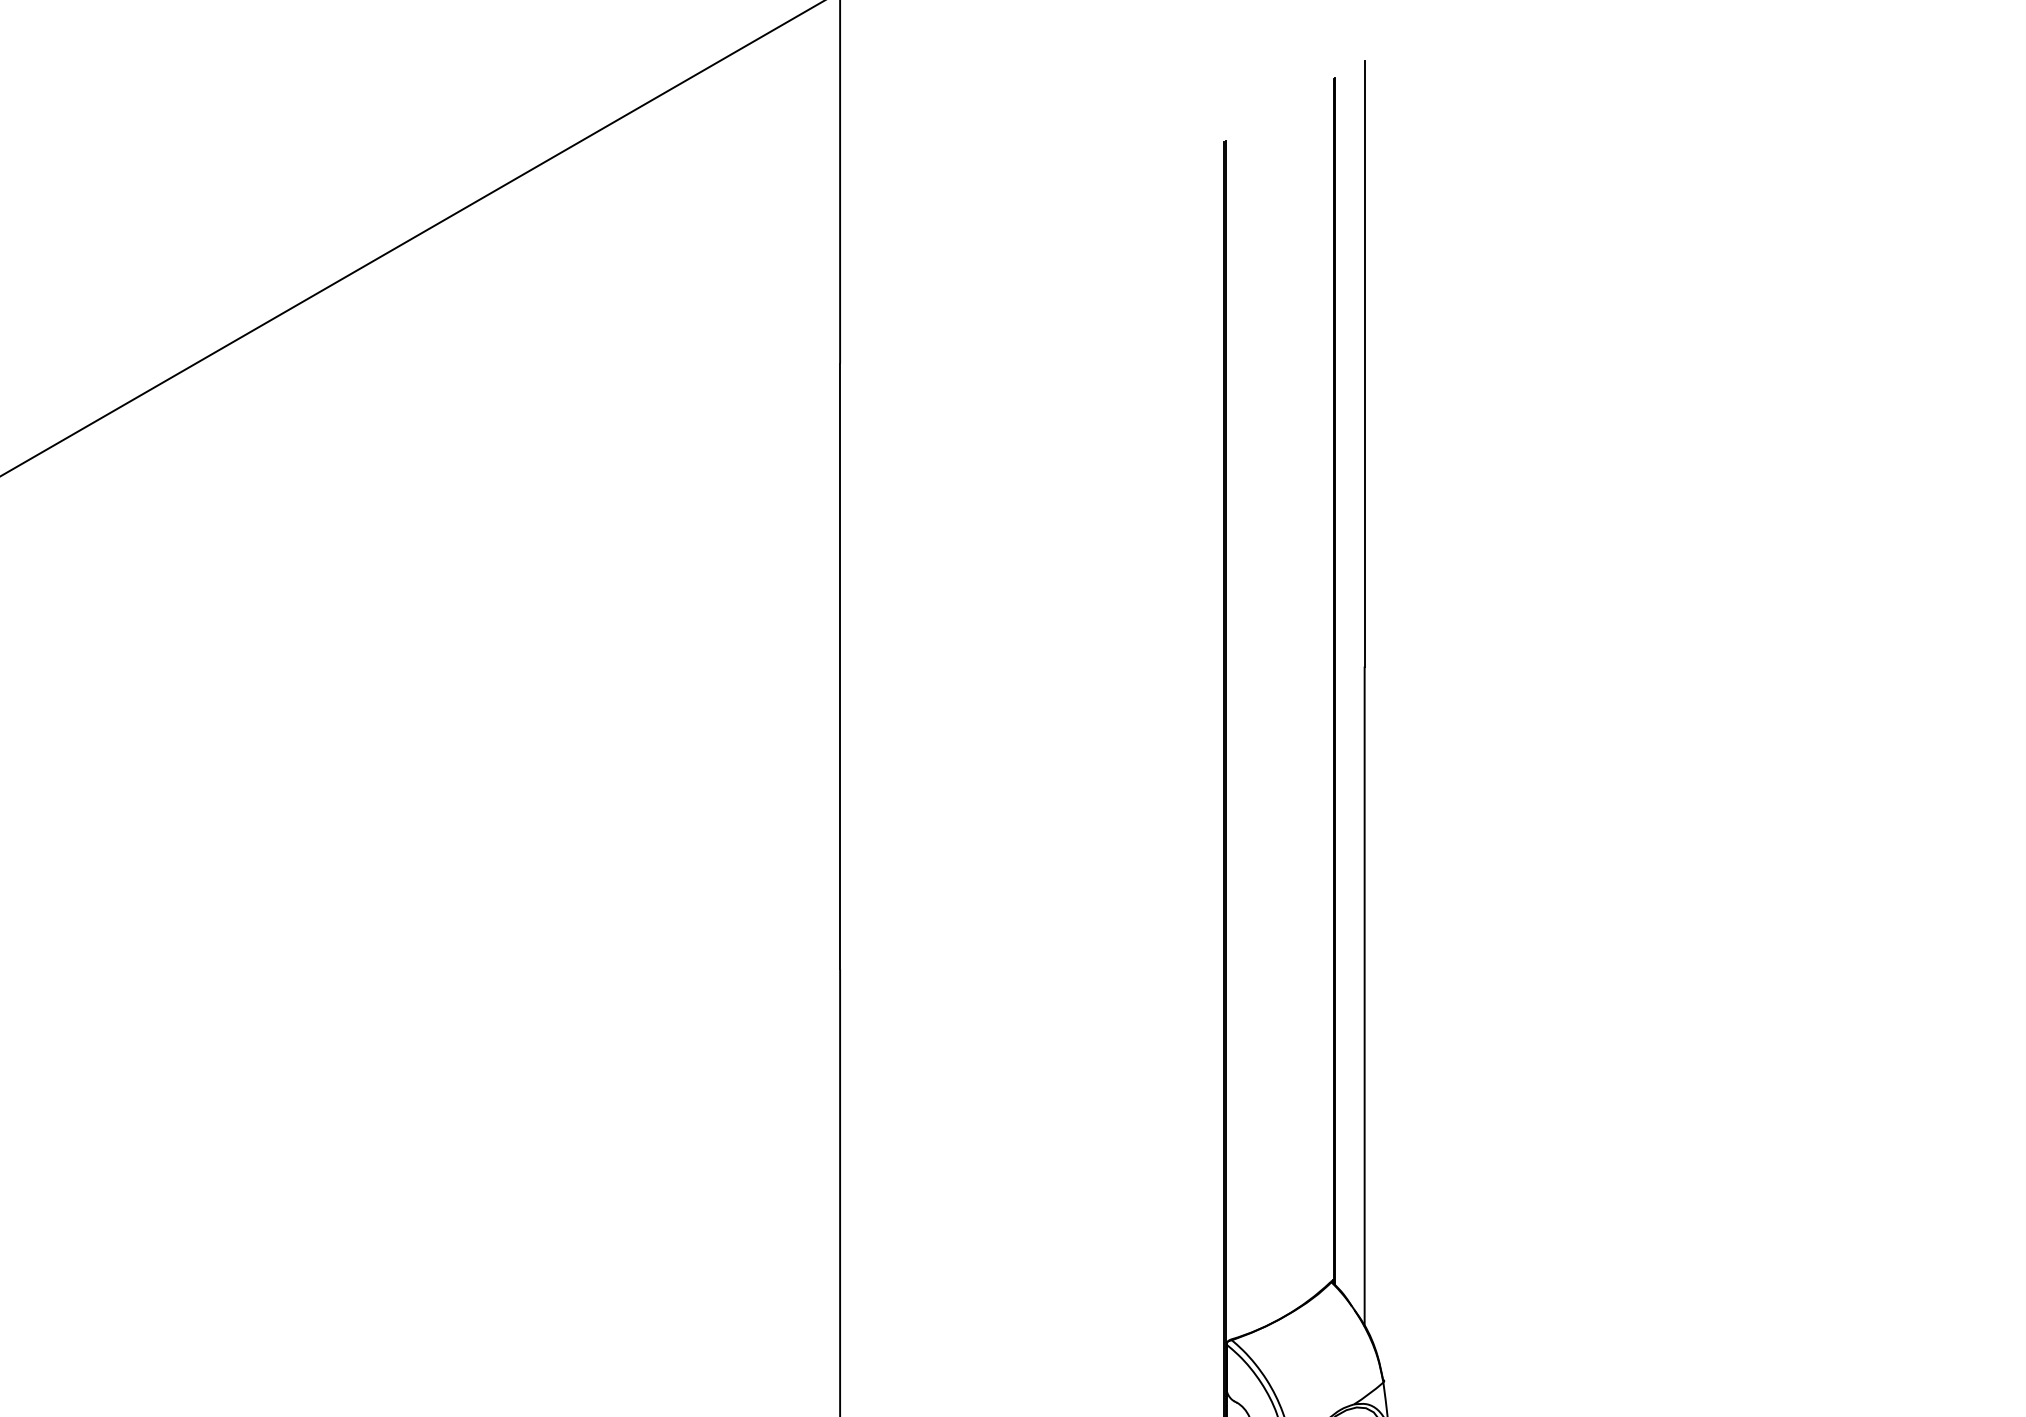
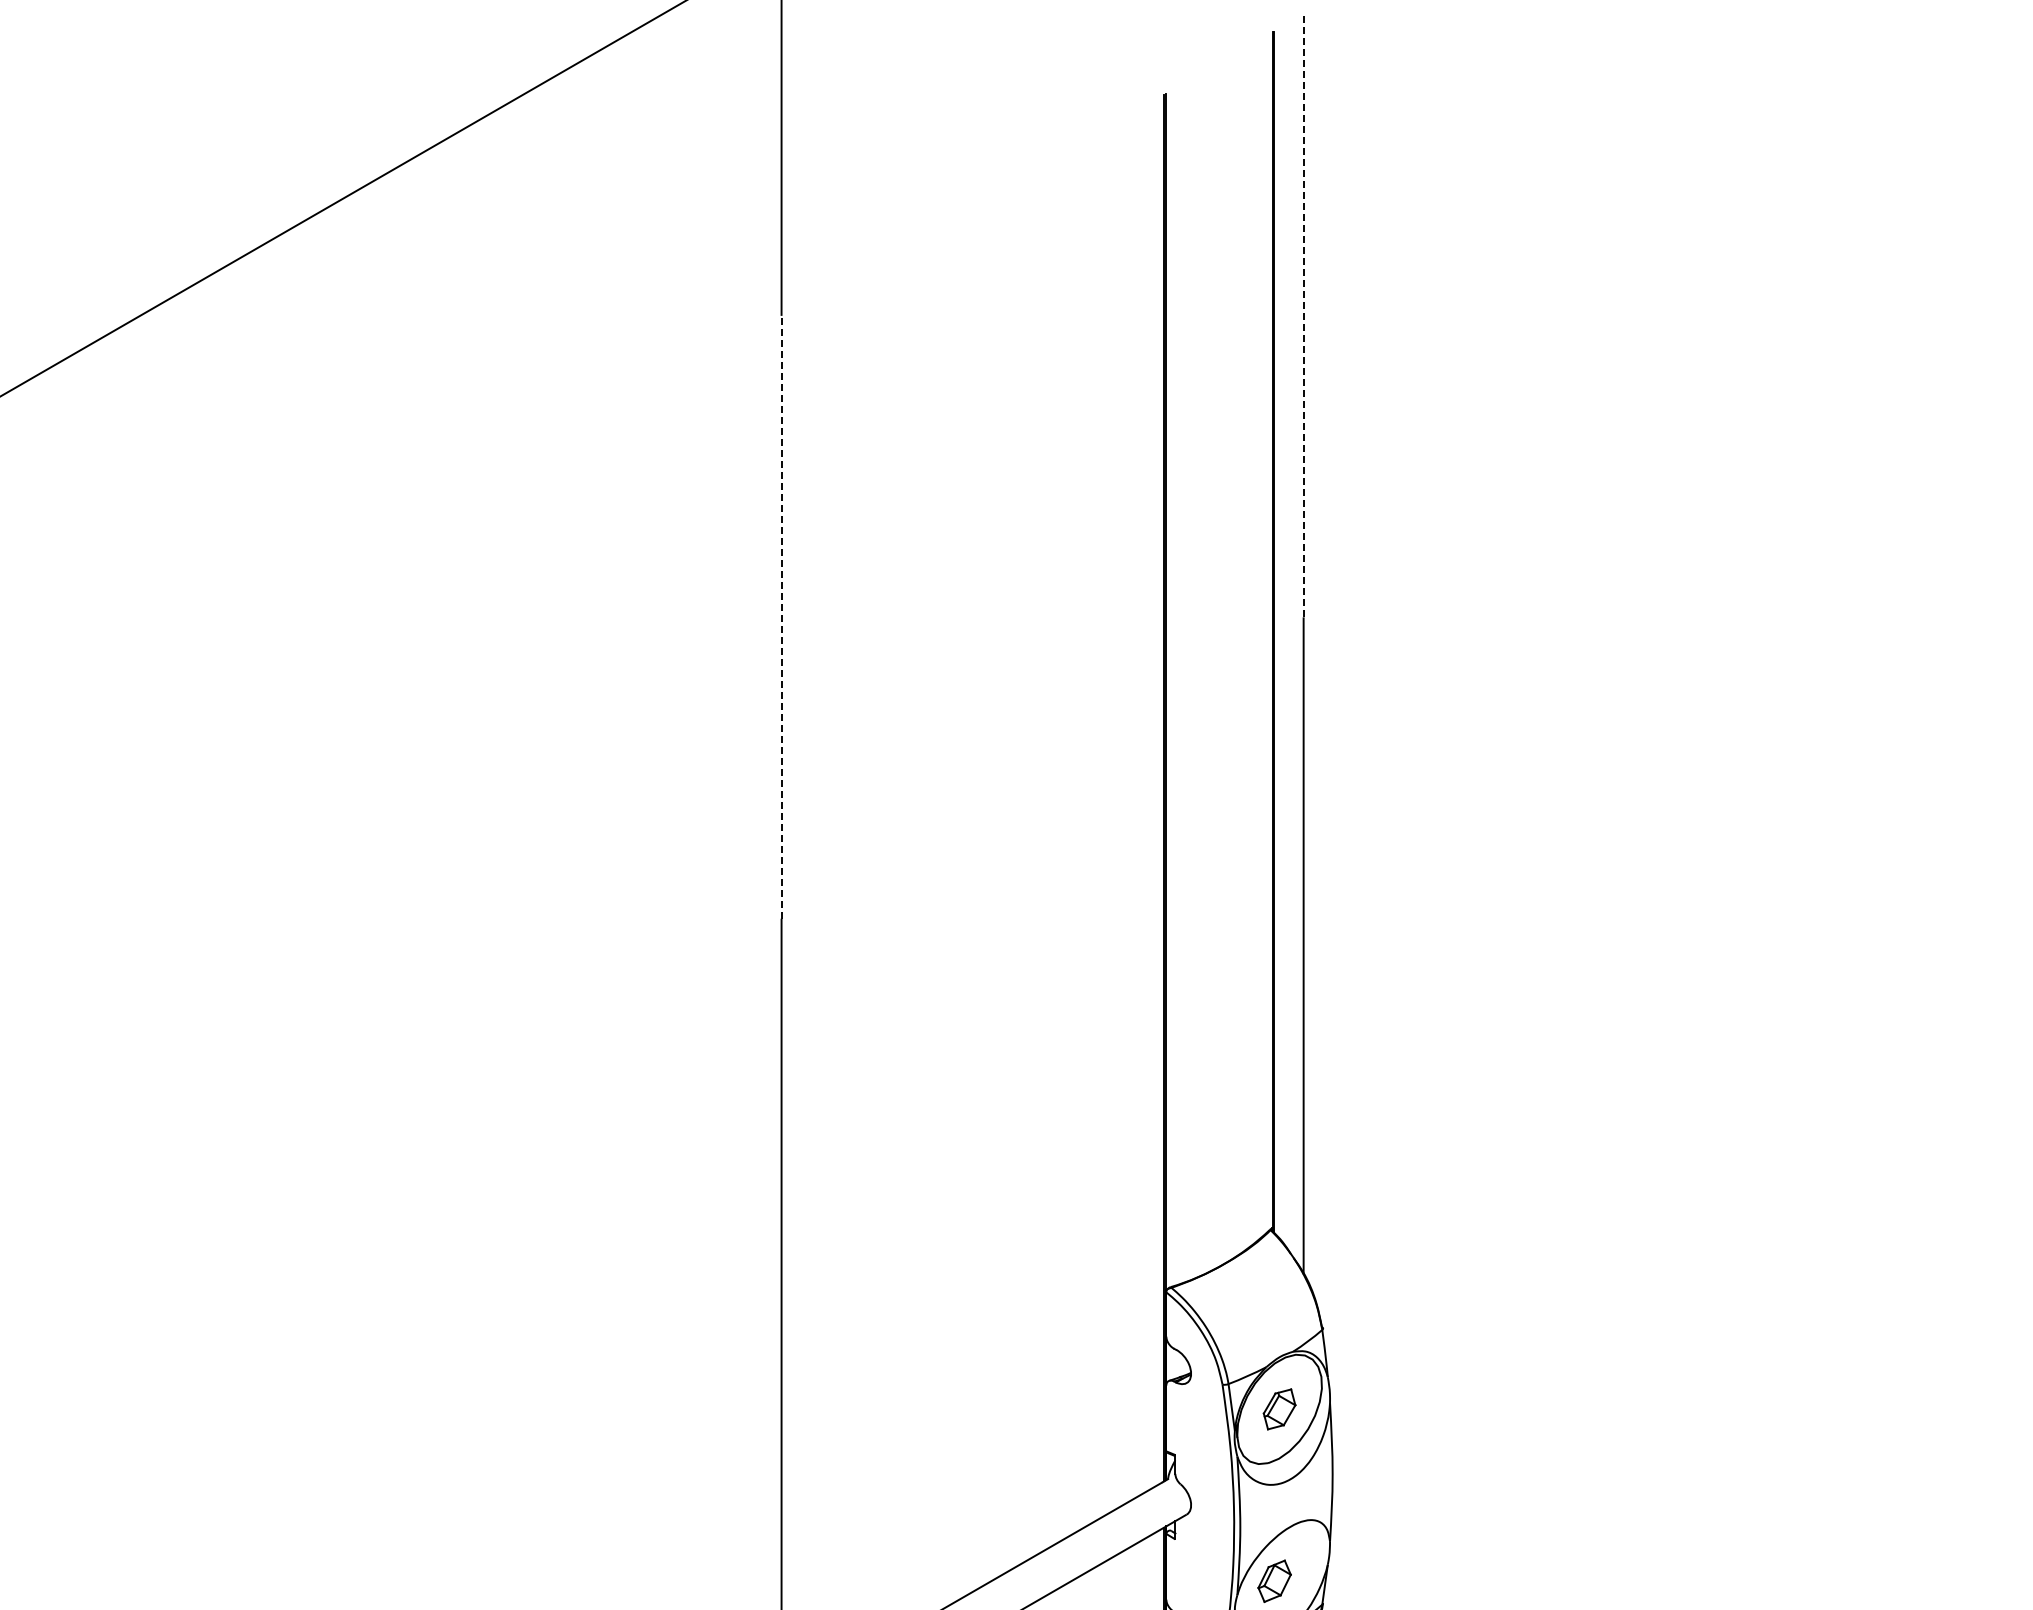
line: (1364, 363) -> (1303, 315), solid -> dashed
line: (840, 665) -> (781, 616), solid -> dashed

